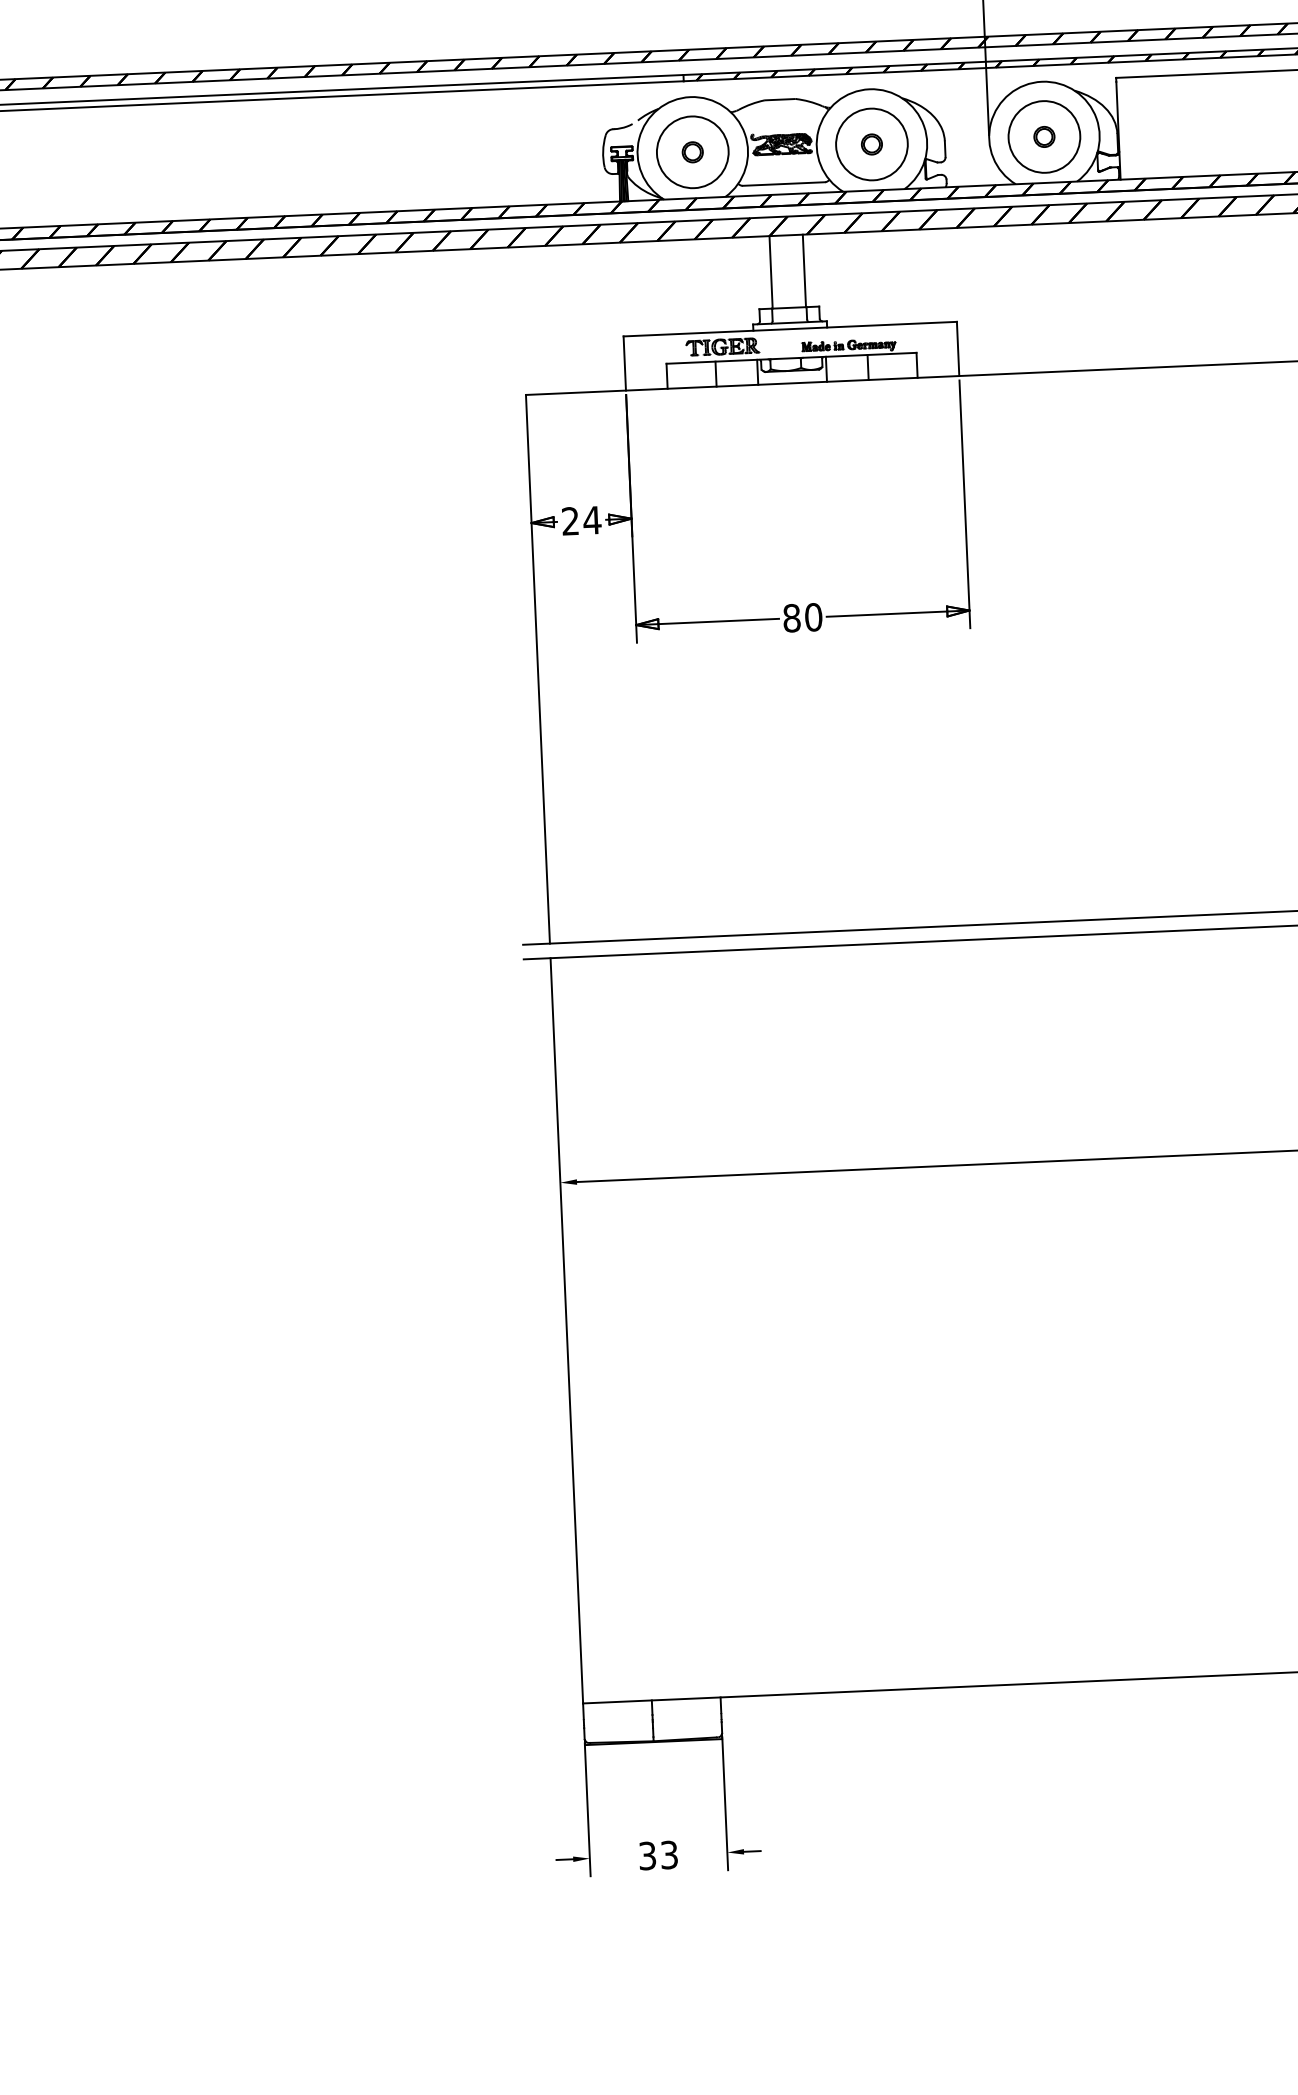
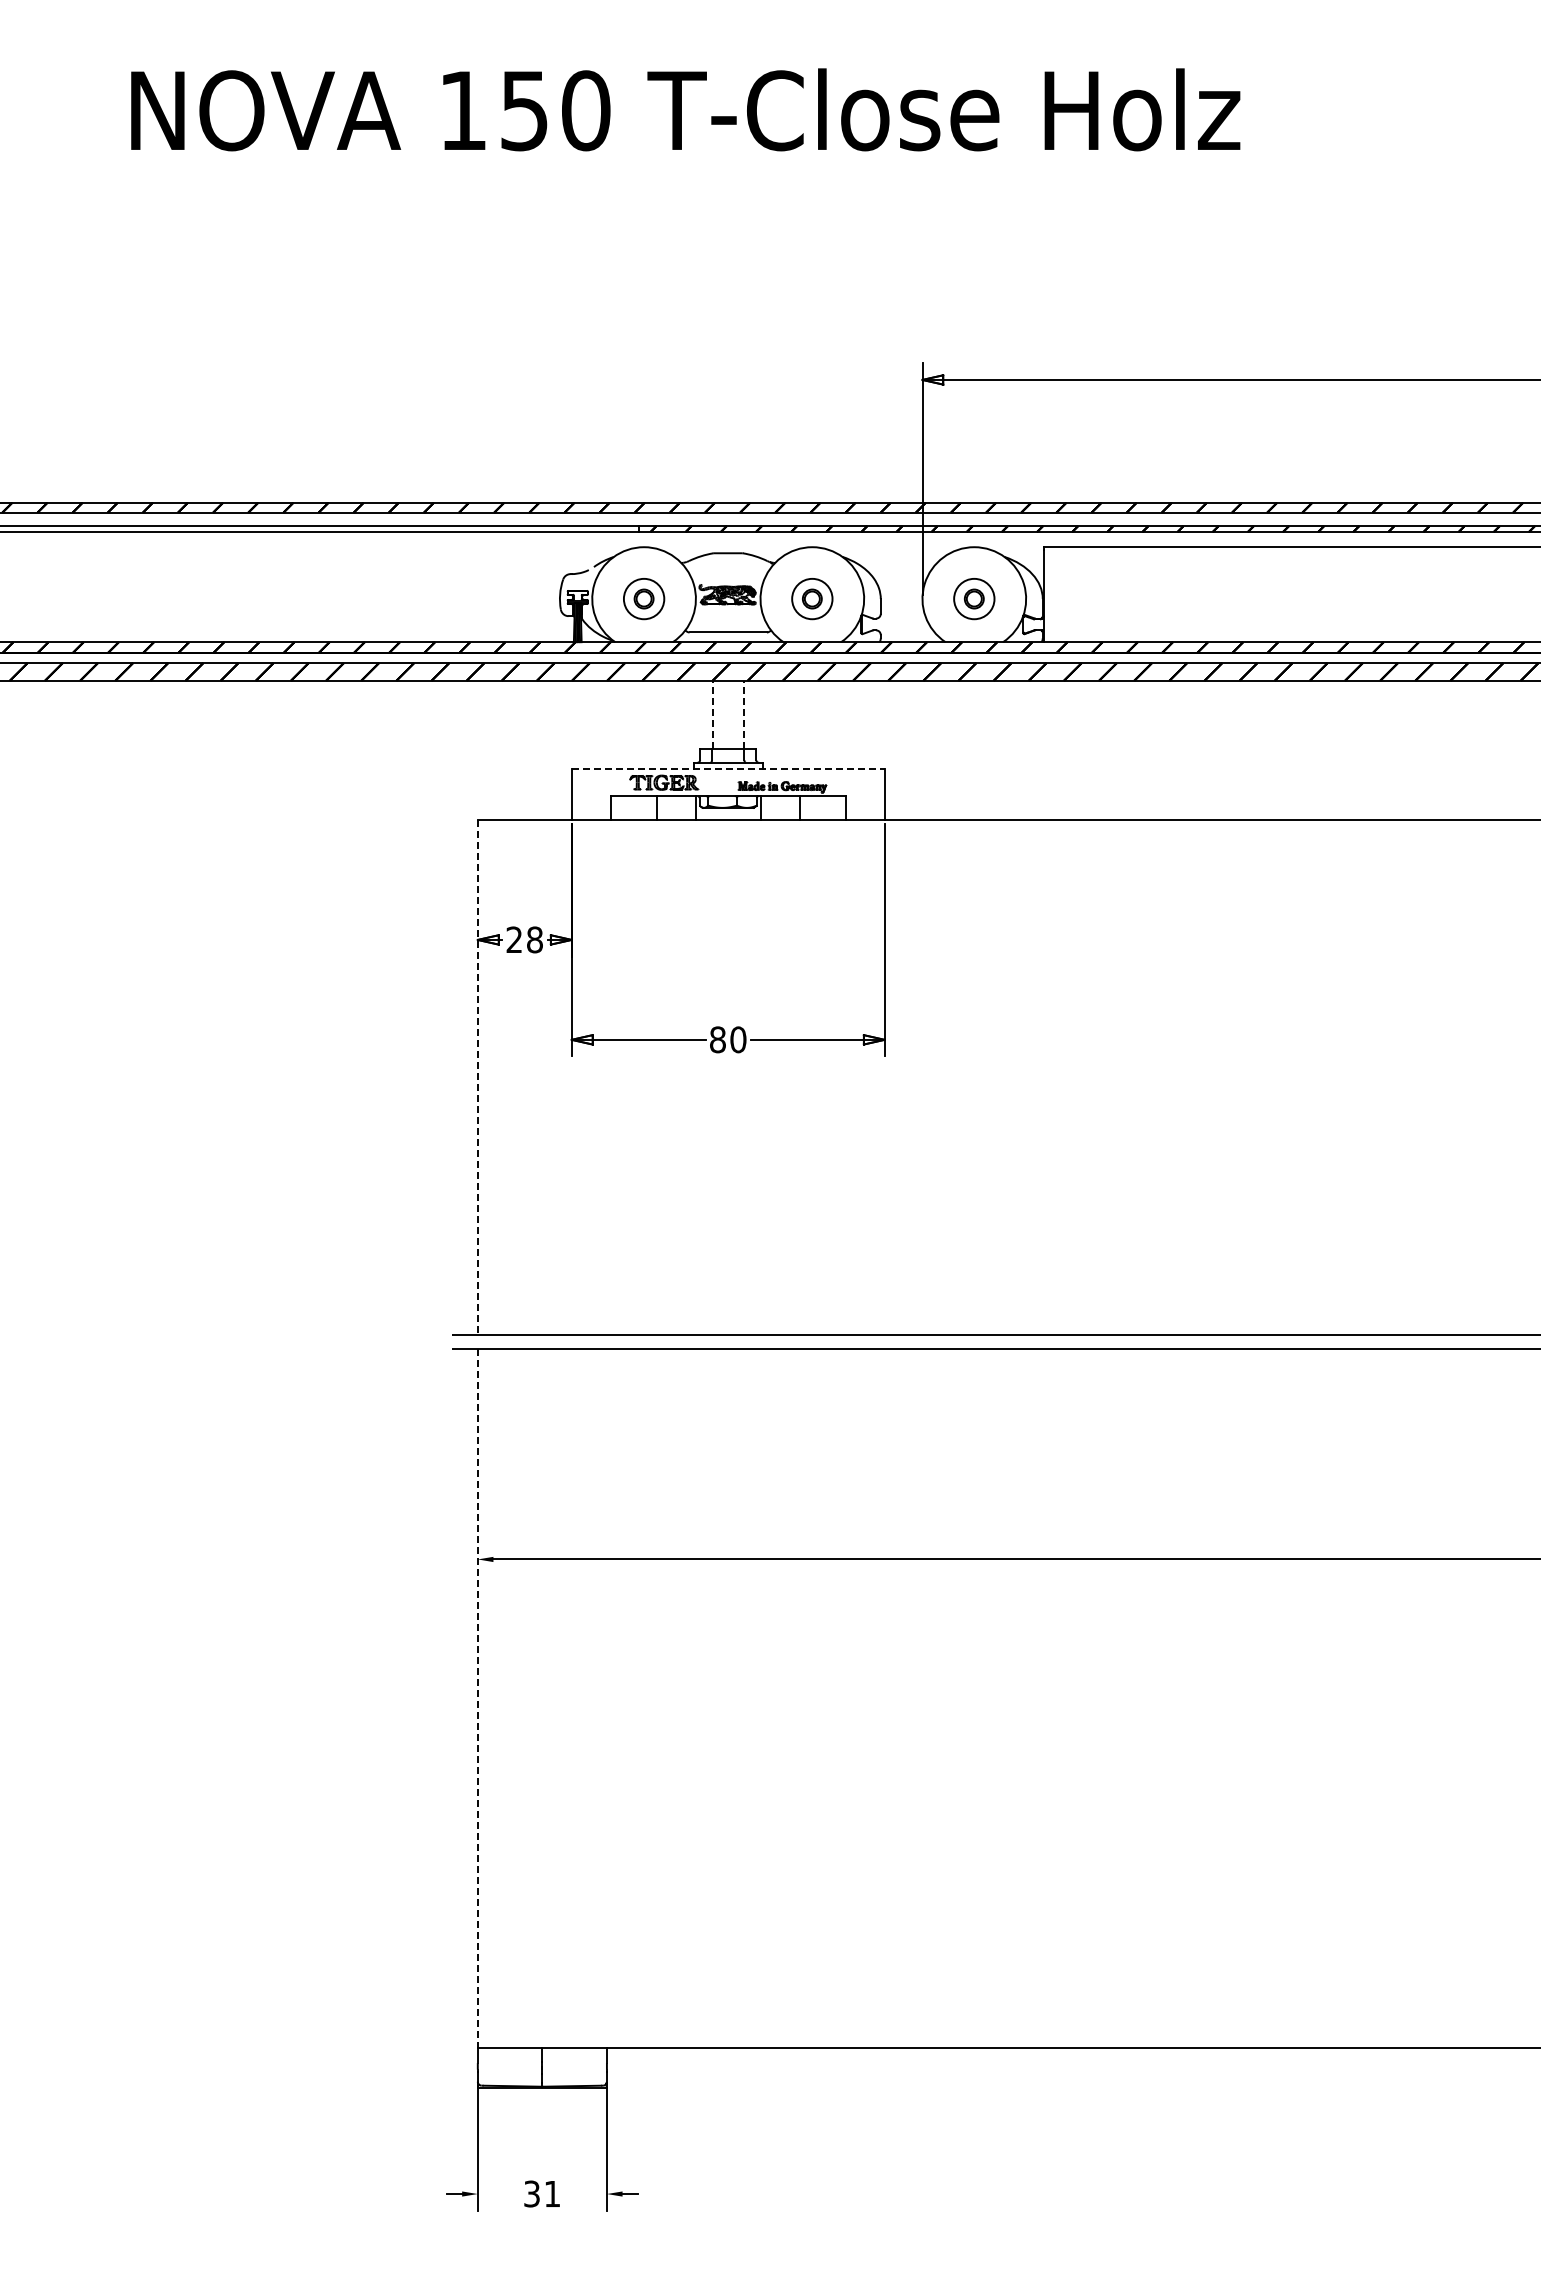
circle: (1043, 136) -> (973, 598), size x0.6
circle: (871, 143) -> (811, 598), size x0.6
circle: (692, 151) -> (643, 598), size x0.6
line: (804, 270) -> (743, 714), solid -> dashed
line: (771, 272) -> (712, 714), solid -> dashed
line: (790, 328) -> (728, 768), solid -> dashed
text: (591, 519) -> (534, 939), 24 -> 28
line: (537, 669) -> (477, 1077), solid -> dashed
line: (566, 1330) -> (477, 1698), solid -> dashed
text: (669, 1854) -> (552, 2193), 33 -> 31

